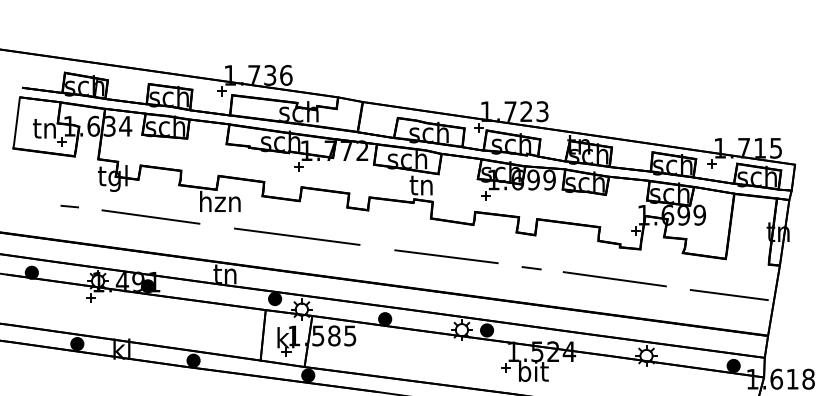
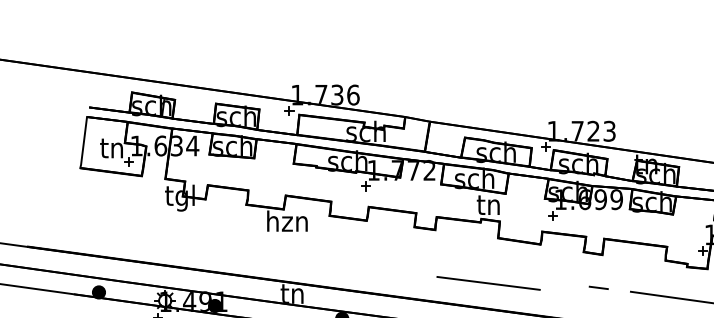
line: (69, 206) -> (136, 226), removed
line: (150, 216) -> (217, 236), removed
line: (296, 236) -> (363, 256), removed
line: (446, 256) -> (488, 283), moved

